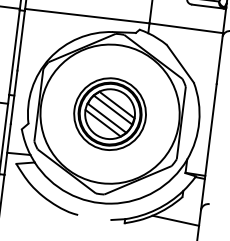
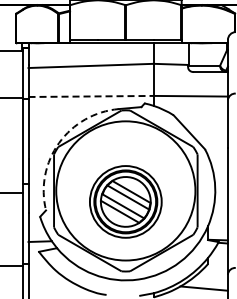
line: (87, 16) -> (91, 96), solid -> dashed
arc: (50, 58) -> (59, 143), solid -> dashed
part: (109, 113) -> (125, 201), moved

